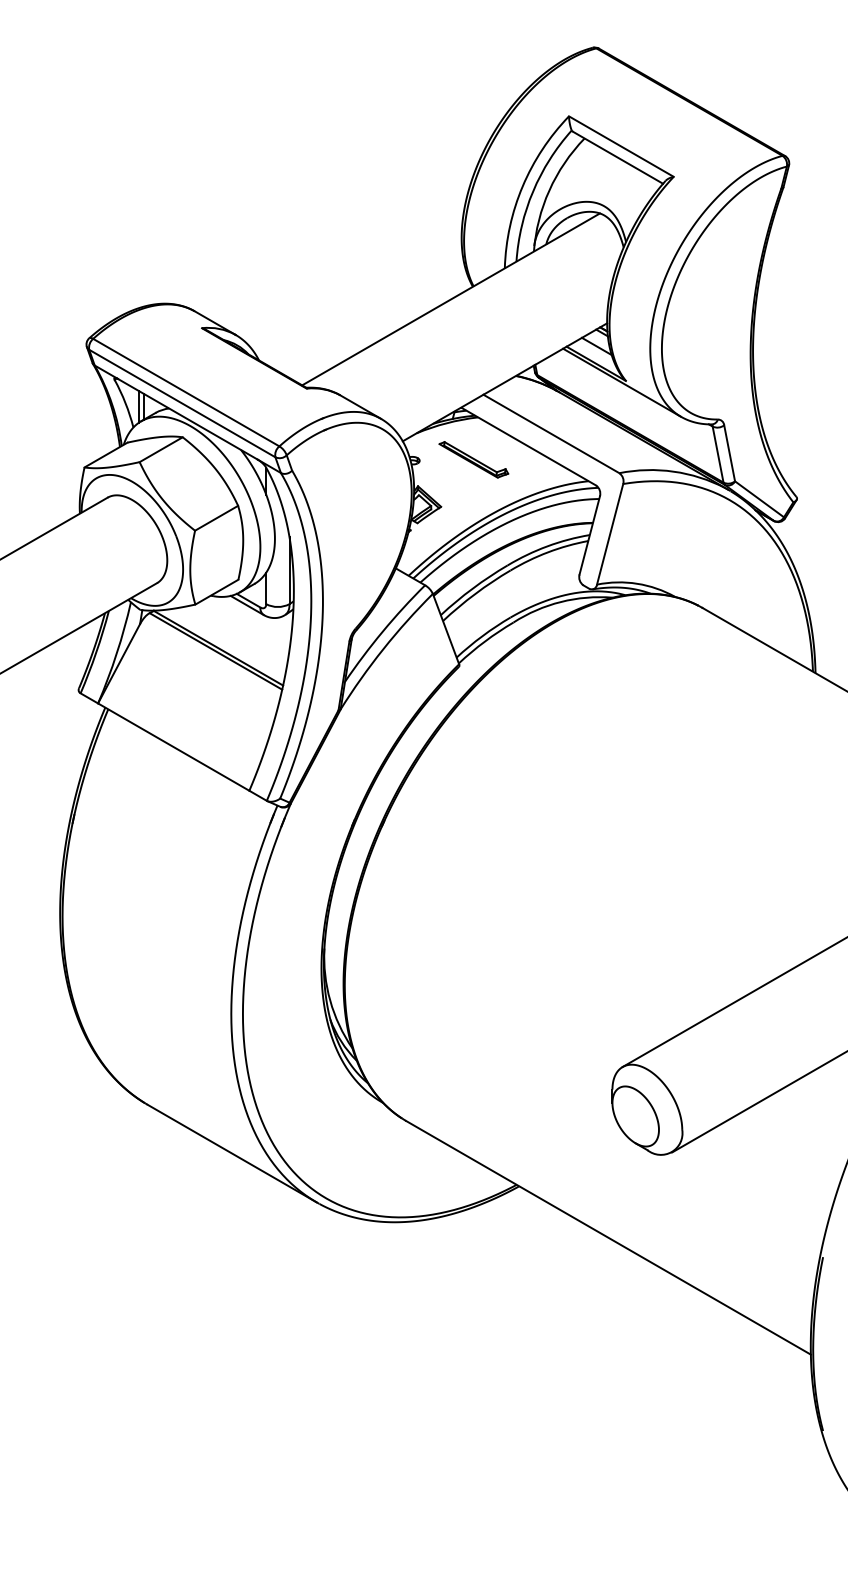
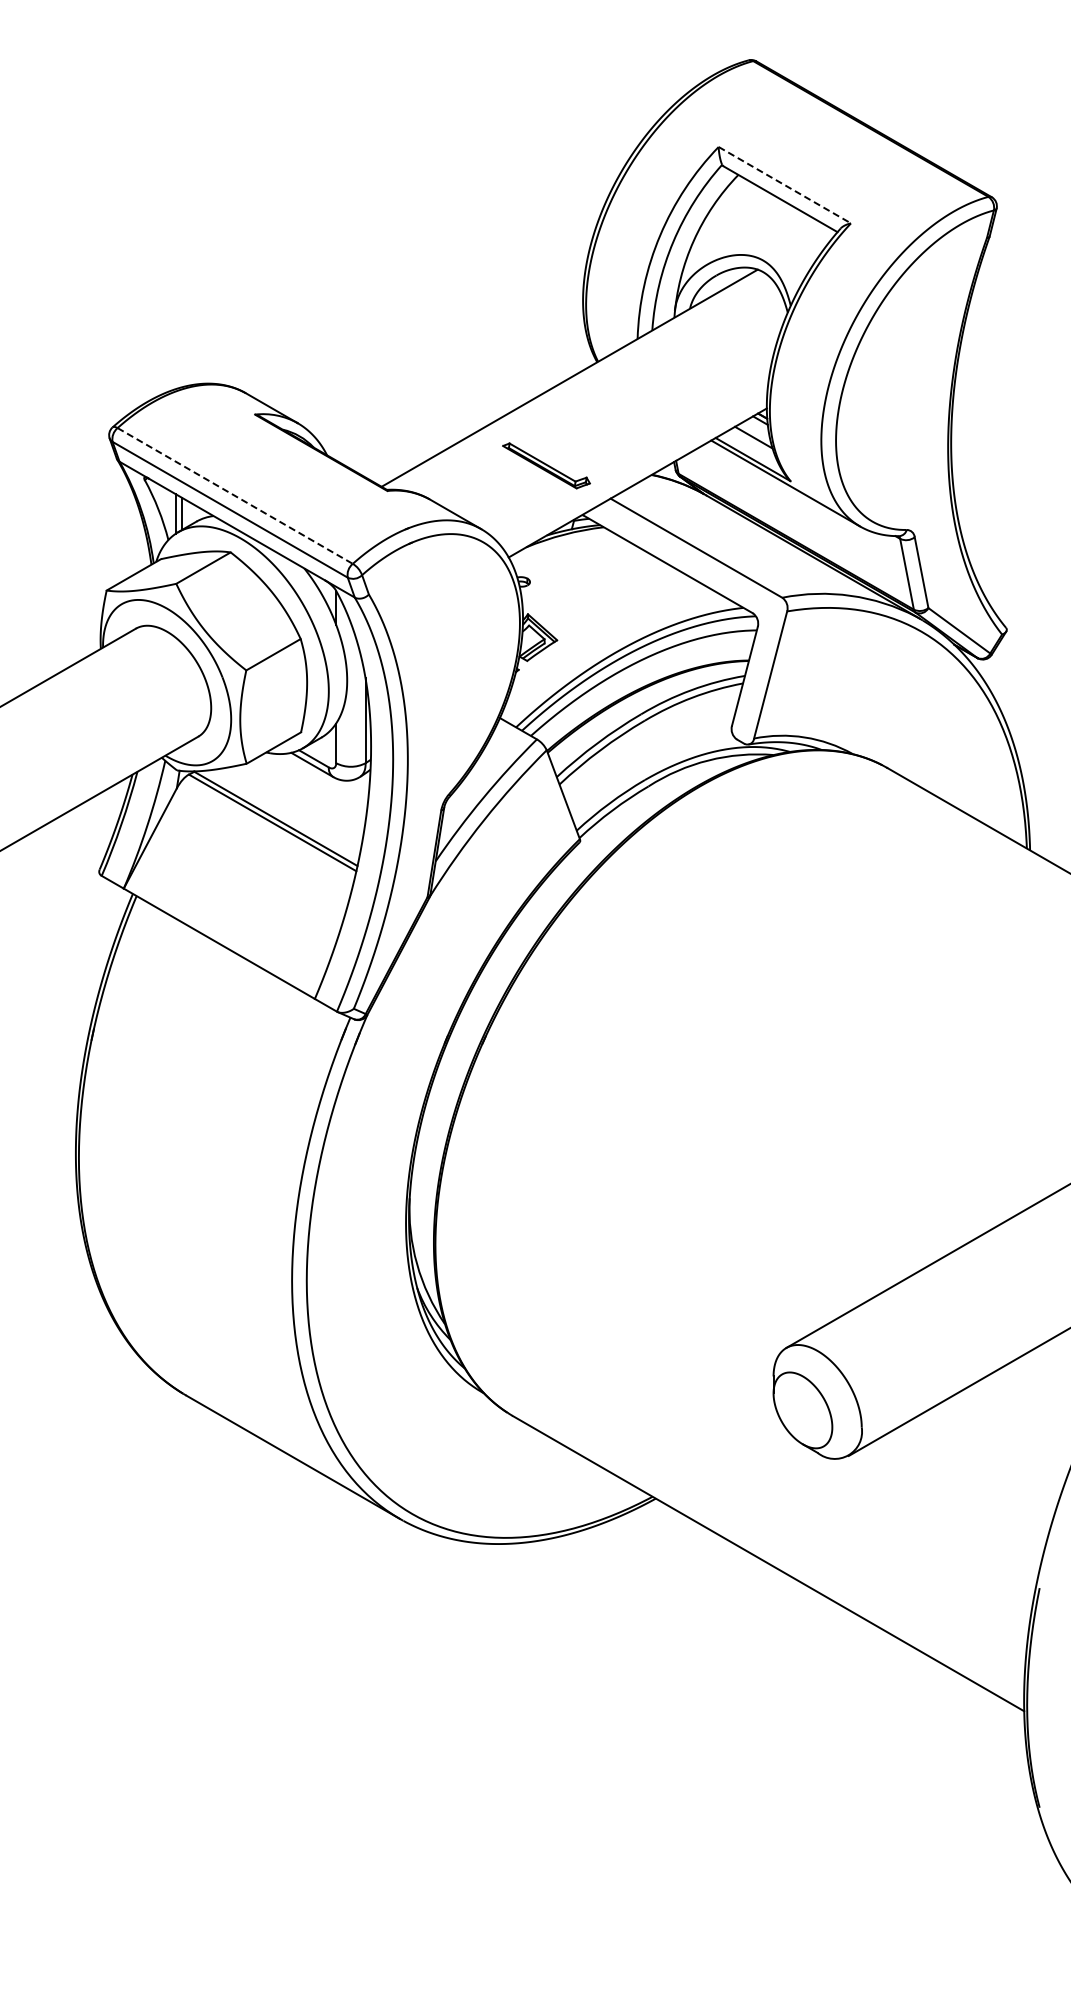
line: (621, 146) -> (785, 185), solid -> dashed
line: (186, 392) -> (235, 495), solid -> dashed
part: (473, 459) -> (546, 465), moved

